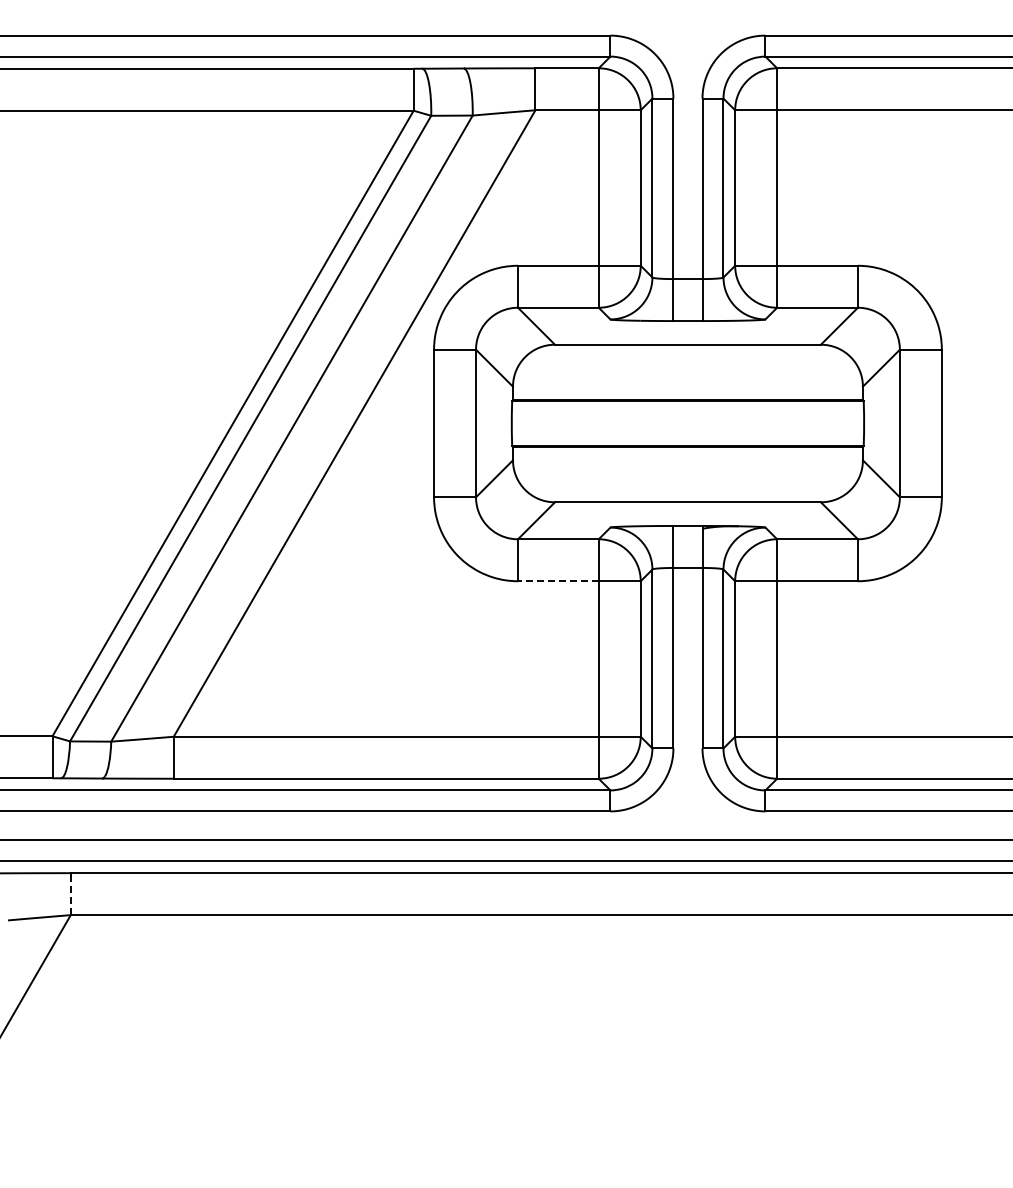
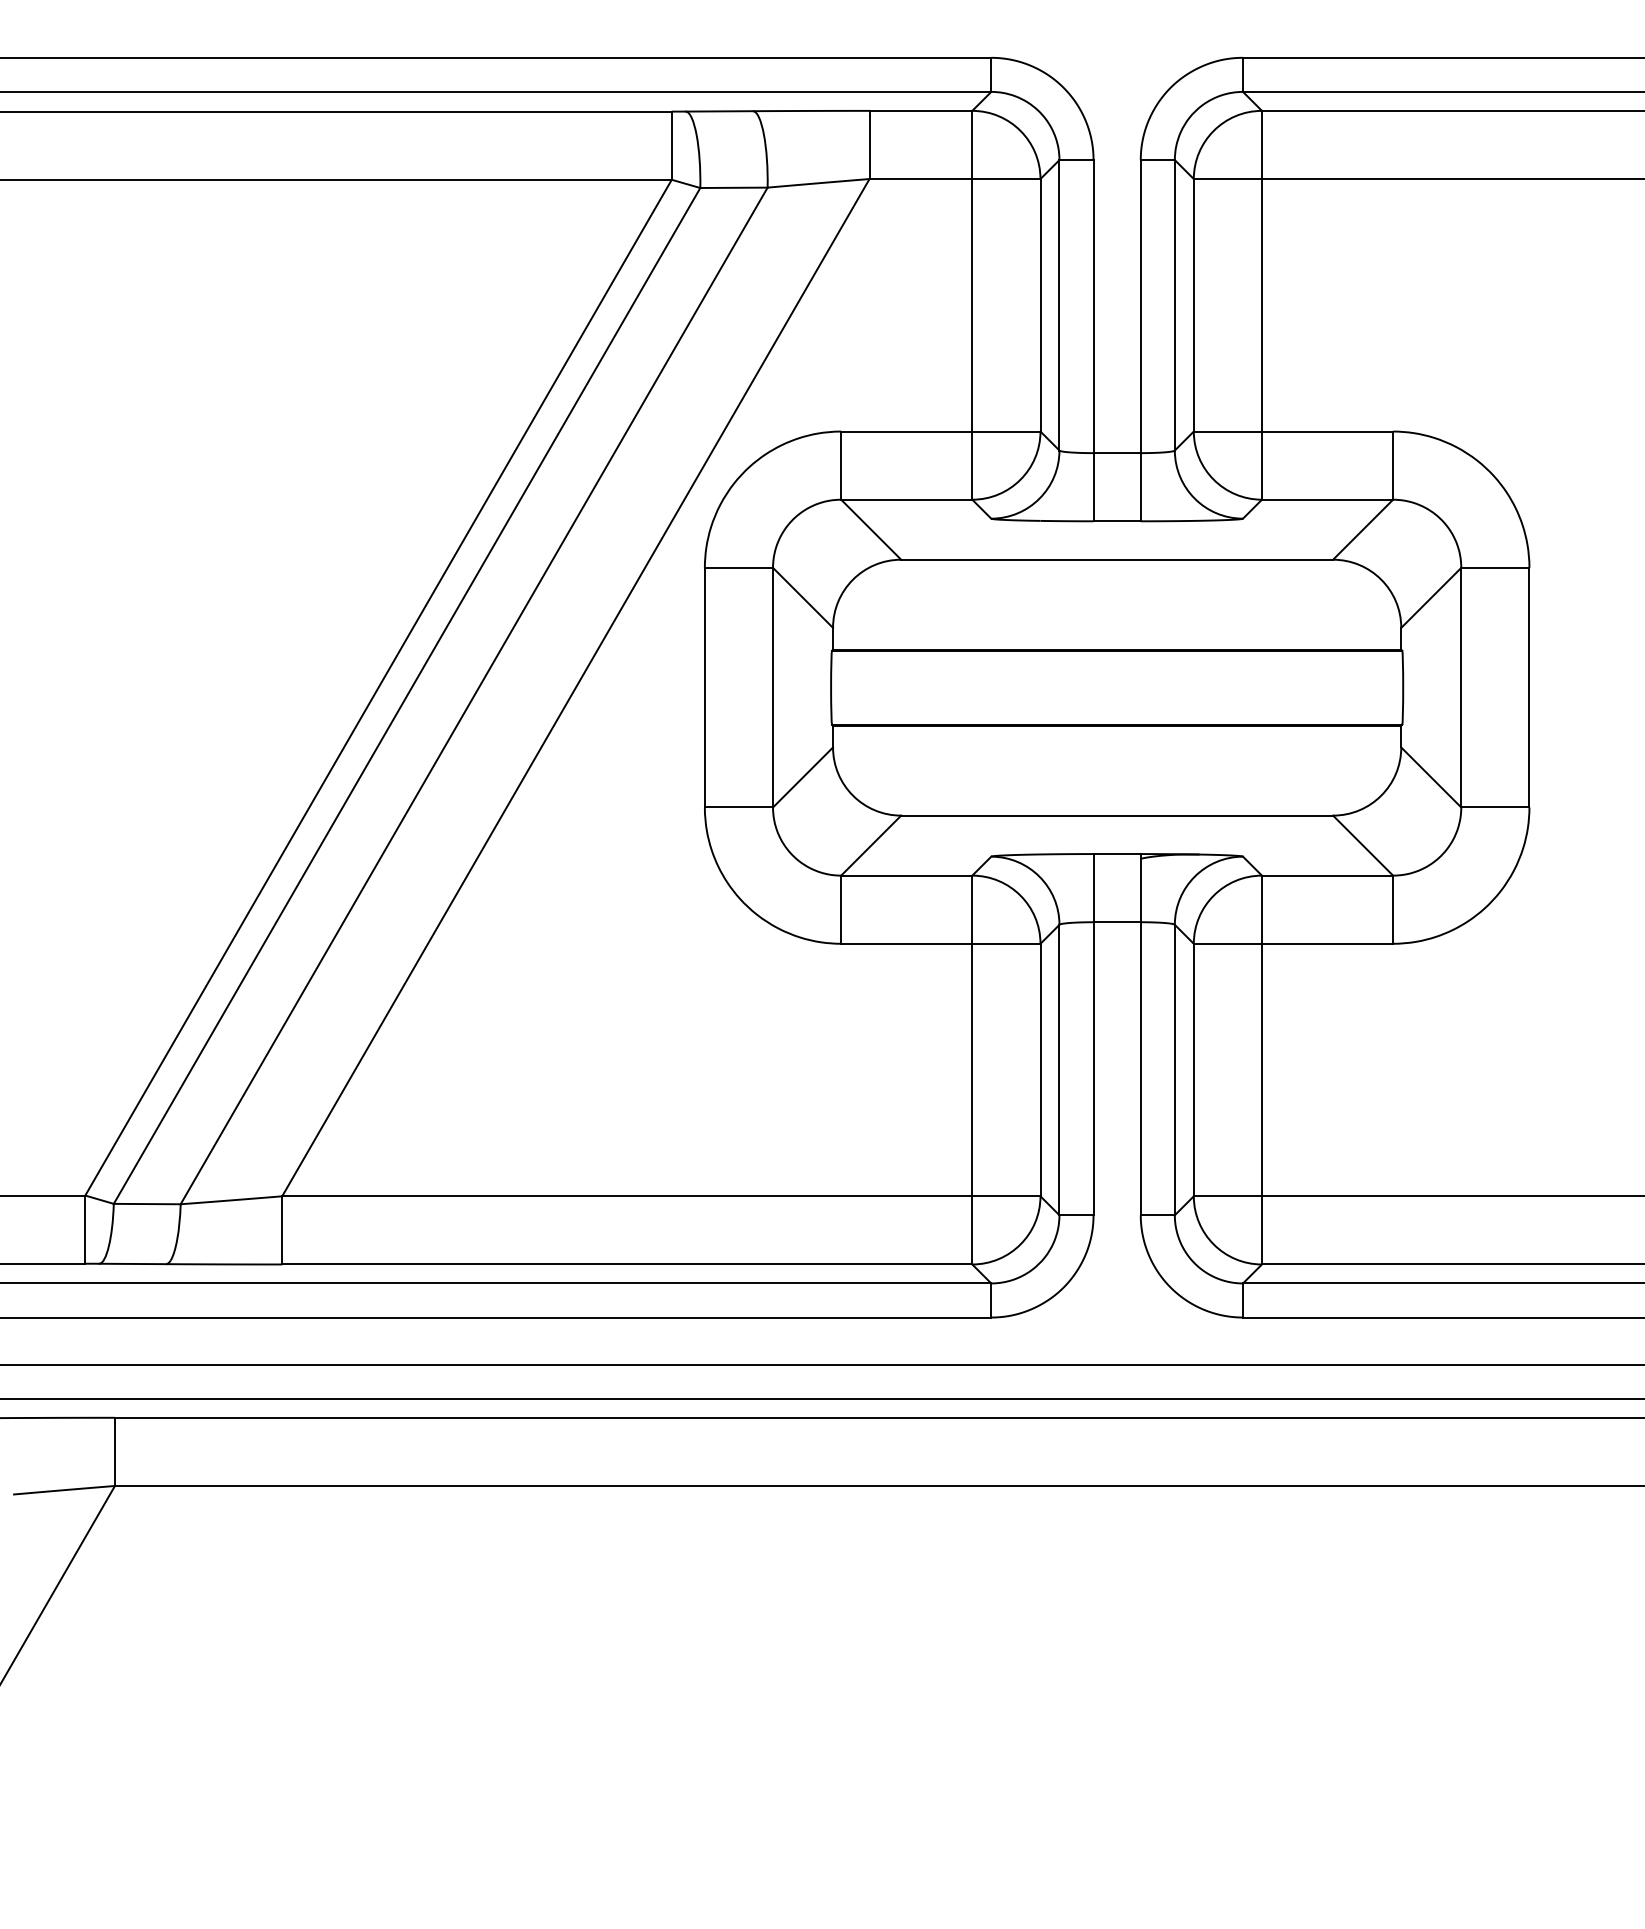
line: (557, 581) -> (905, 944), dashed -> solid
line: (70, 895) -> (114, 1454), dashed -> solid

